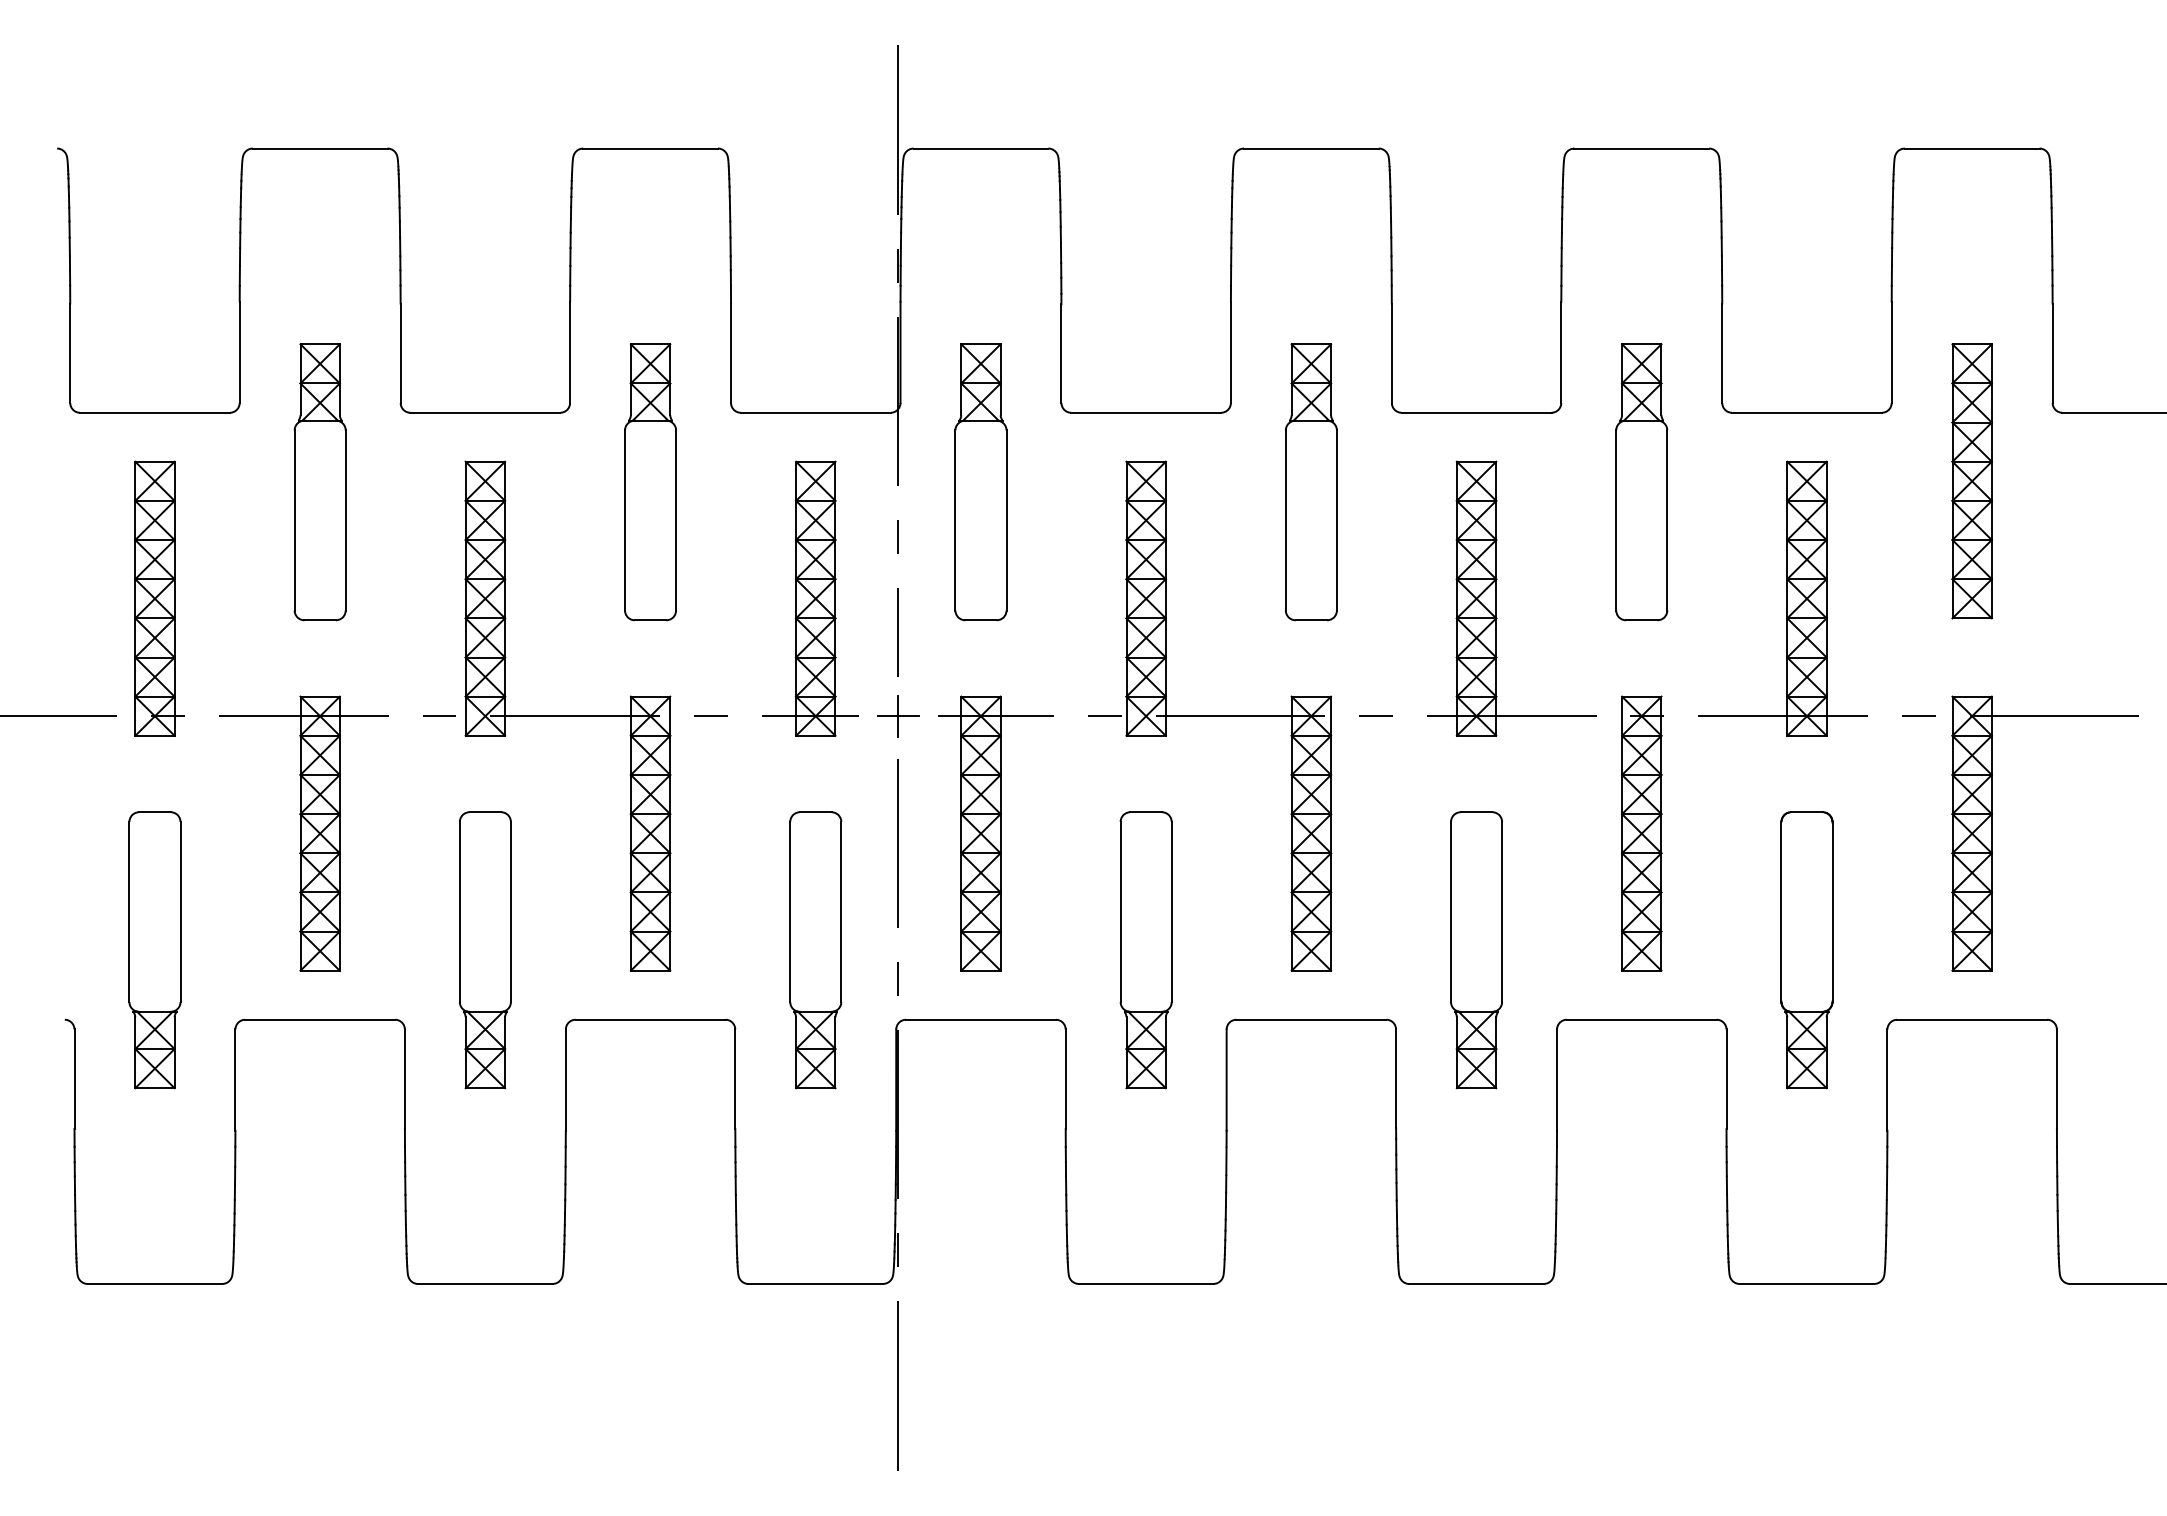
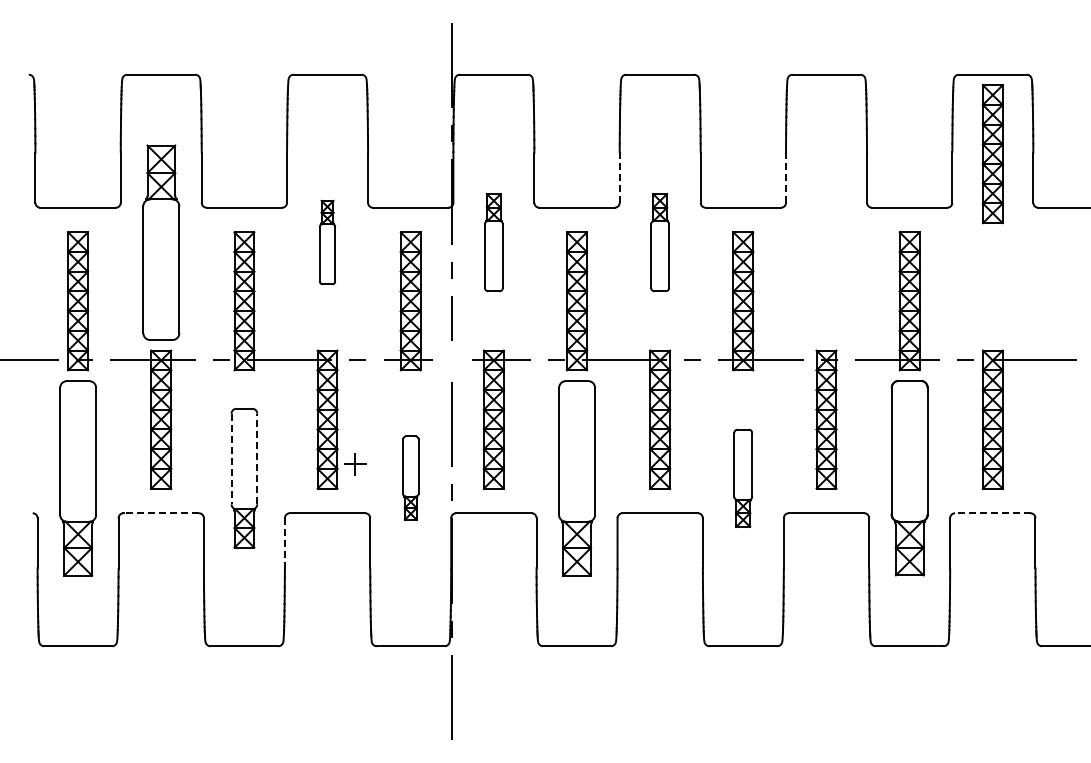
line: (1230, 352) -> (619, 177), solid -> dashed
line: (1562, 352) -> (786, 177), solid -> dashed
part: (318, 481) -> (160, 242), size x1.4
part: (650, 481) -> (327, 242), size x0.6
part: (980, 481) -> (493, 242), size x0.7
part: (1309, 481) -> (659, 242), size x0.7
part: (1641, 481) -> (826, 242), removed
part: (1971, 481) -> (992, 154), moved
part: (898, 716) -> (355, 464), moved
line: (511, 910) -> (257, 458), solid -> dashed
line: (459, 912) -> (231, 459), solid -> dashed
part: (153, 948) -> (77, 477), size x1.4
part: (815, 948) -> (410, 477), size x0.6
part: (1145, 948) -> (576, 477), size x1.4
part: (1474, 950) -> (742, 478), size x0.7
part: (1806, 950) -> (909, 478), size x1.4
line: (320, 1020) -> (161, 513), solid -> dashed
line: (1971, 1020) -> (992, 513), solid -> dashed
line: (564, 1079) -> (284, 543), solid -> dashed

